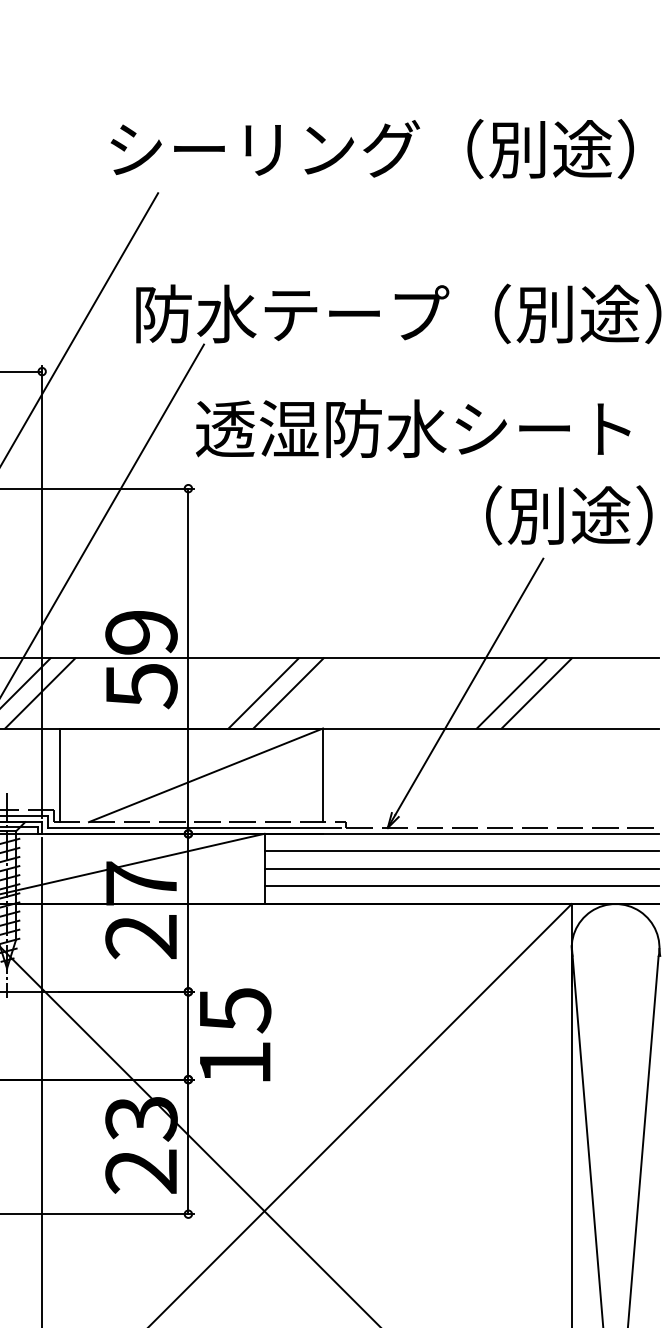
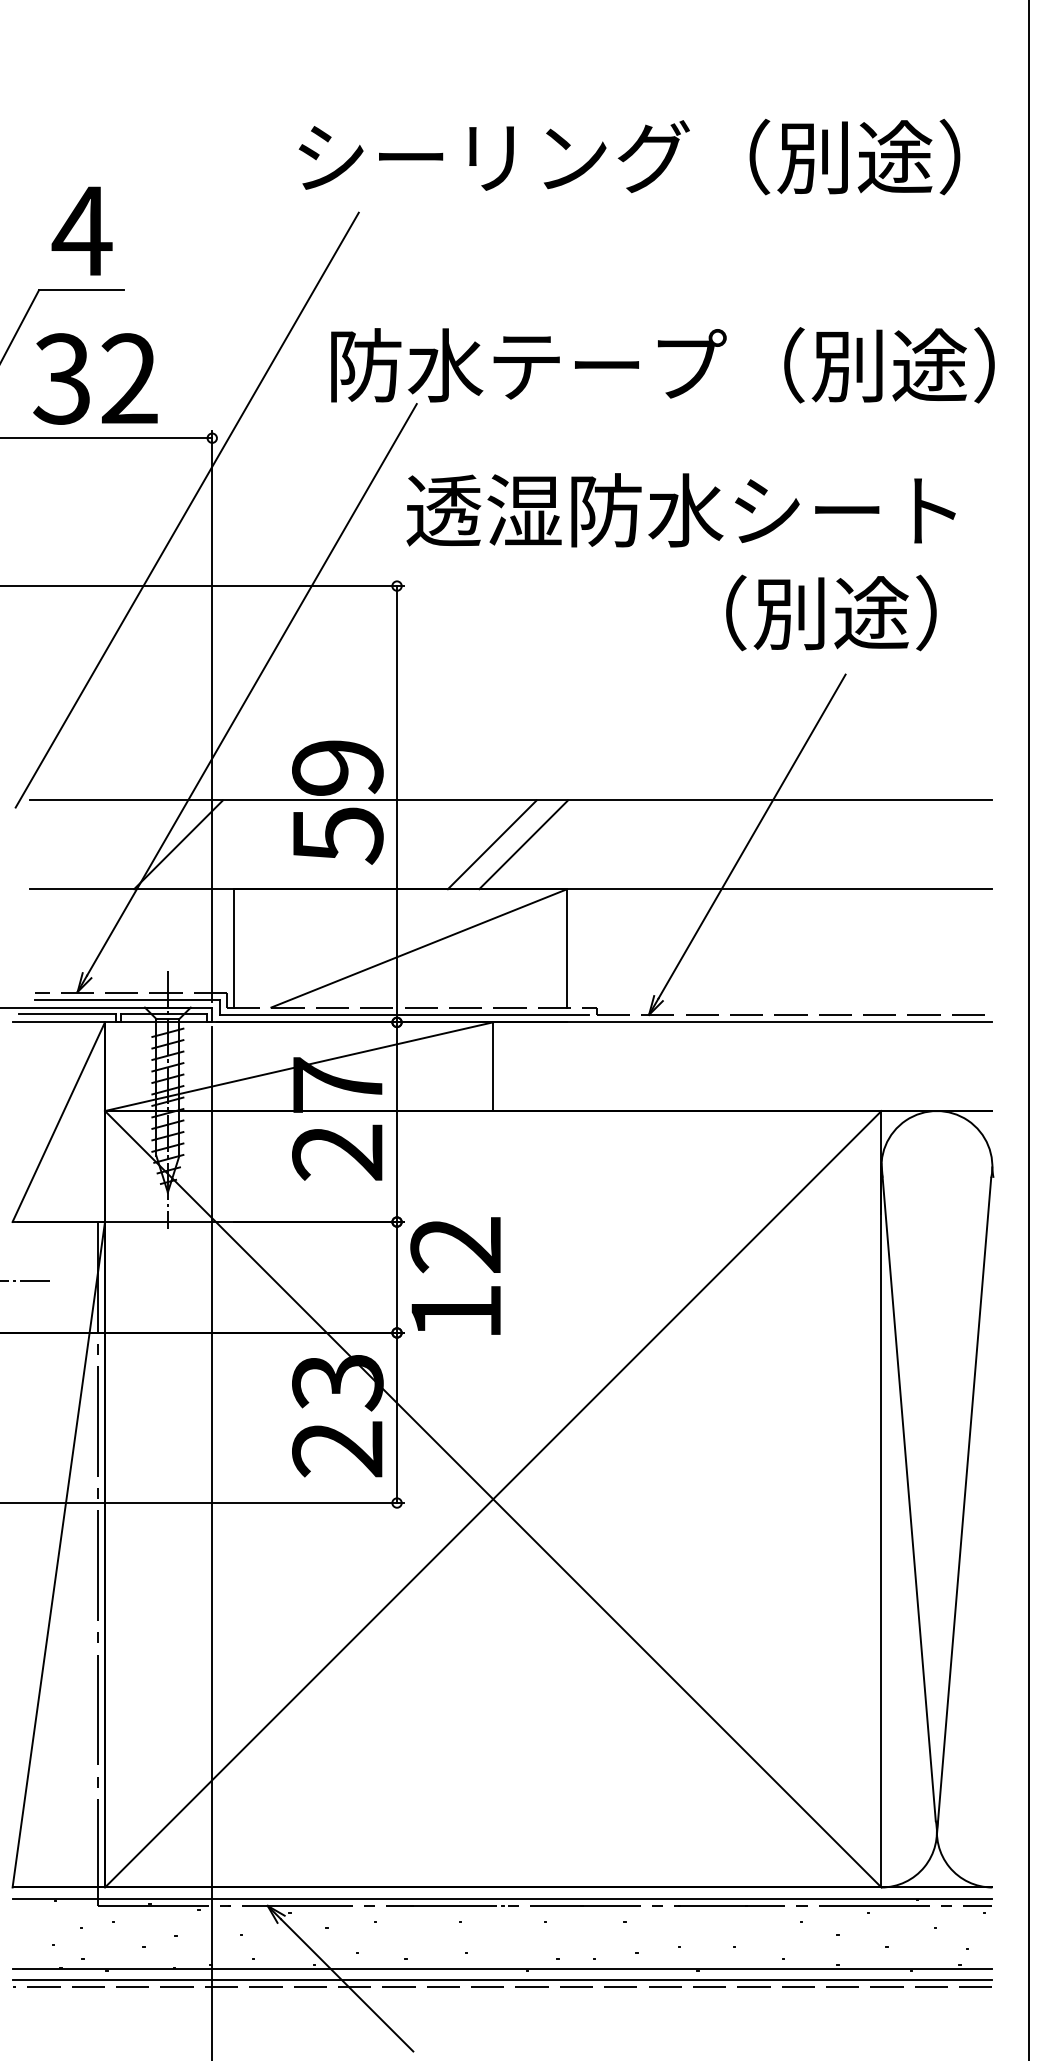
text: (569, 515) -> (831, 612), moved
line: (39, 693) -> (209, 844), removed
line: (511, 693) -> (805, 844), removed
line: (536, 693) -> (837, 844), removed
line: (461, 851) -> (742, 1044), removed
line: (461, 868) -> (742, 1066), removed
line: (461, 886) -> (742, 1088), removed
text: (235, 1010) -> (456, 1245), 15 -> 12

